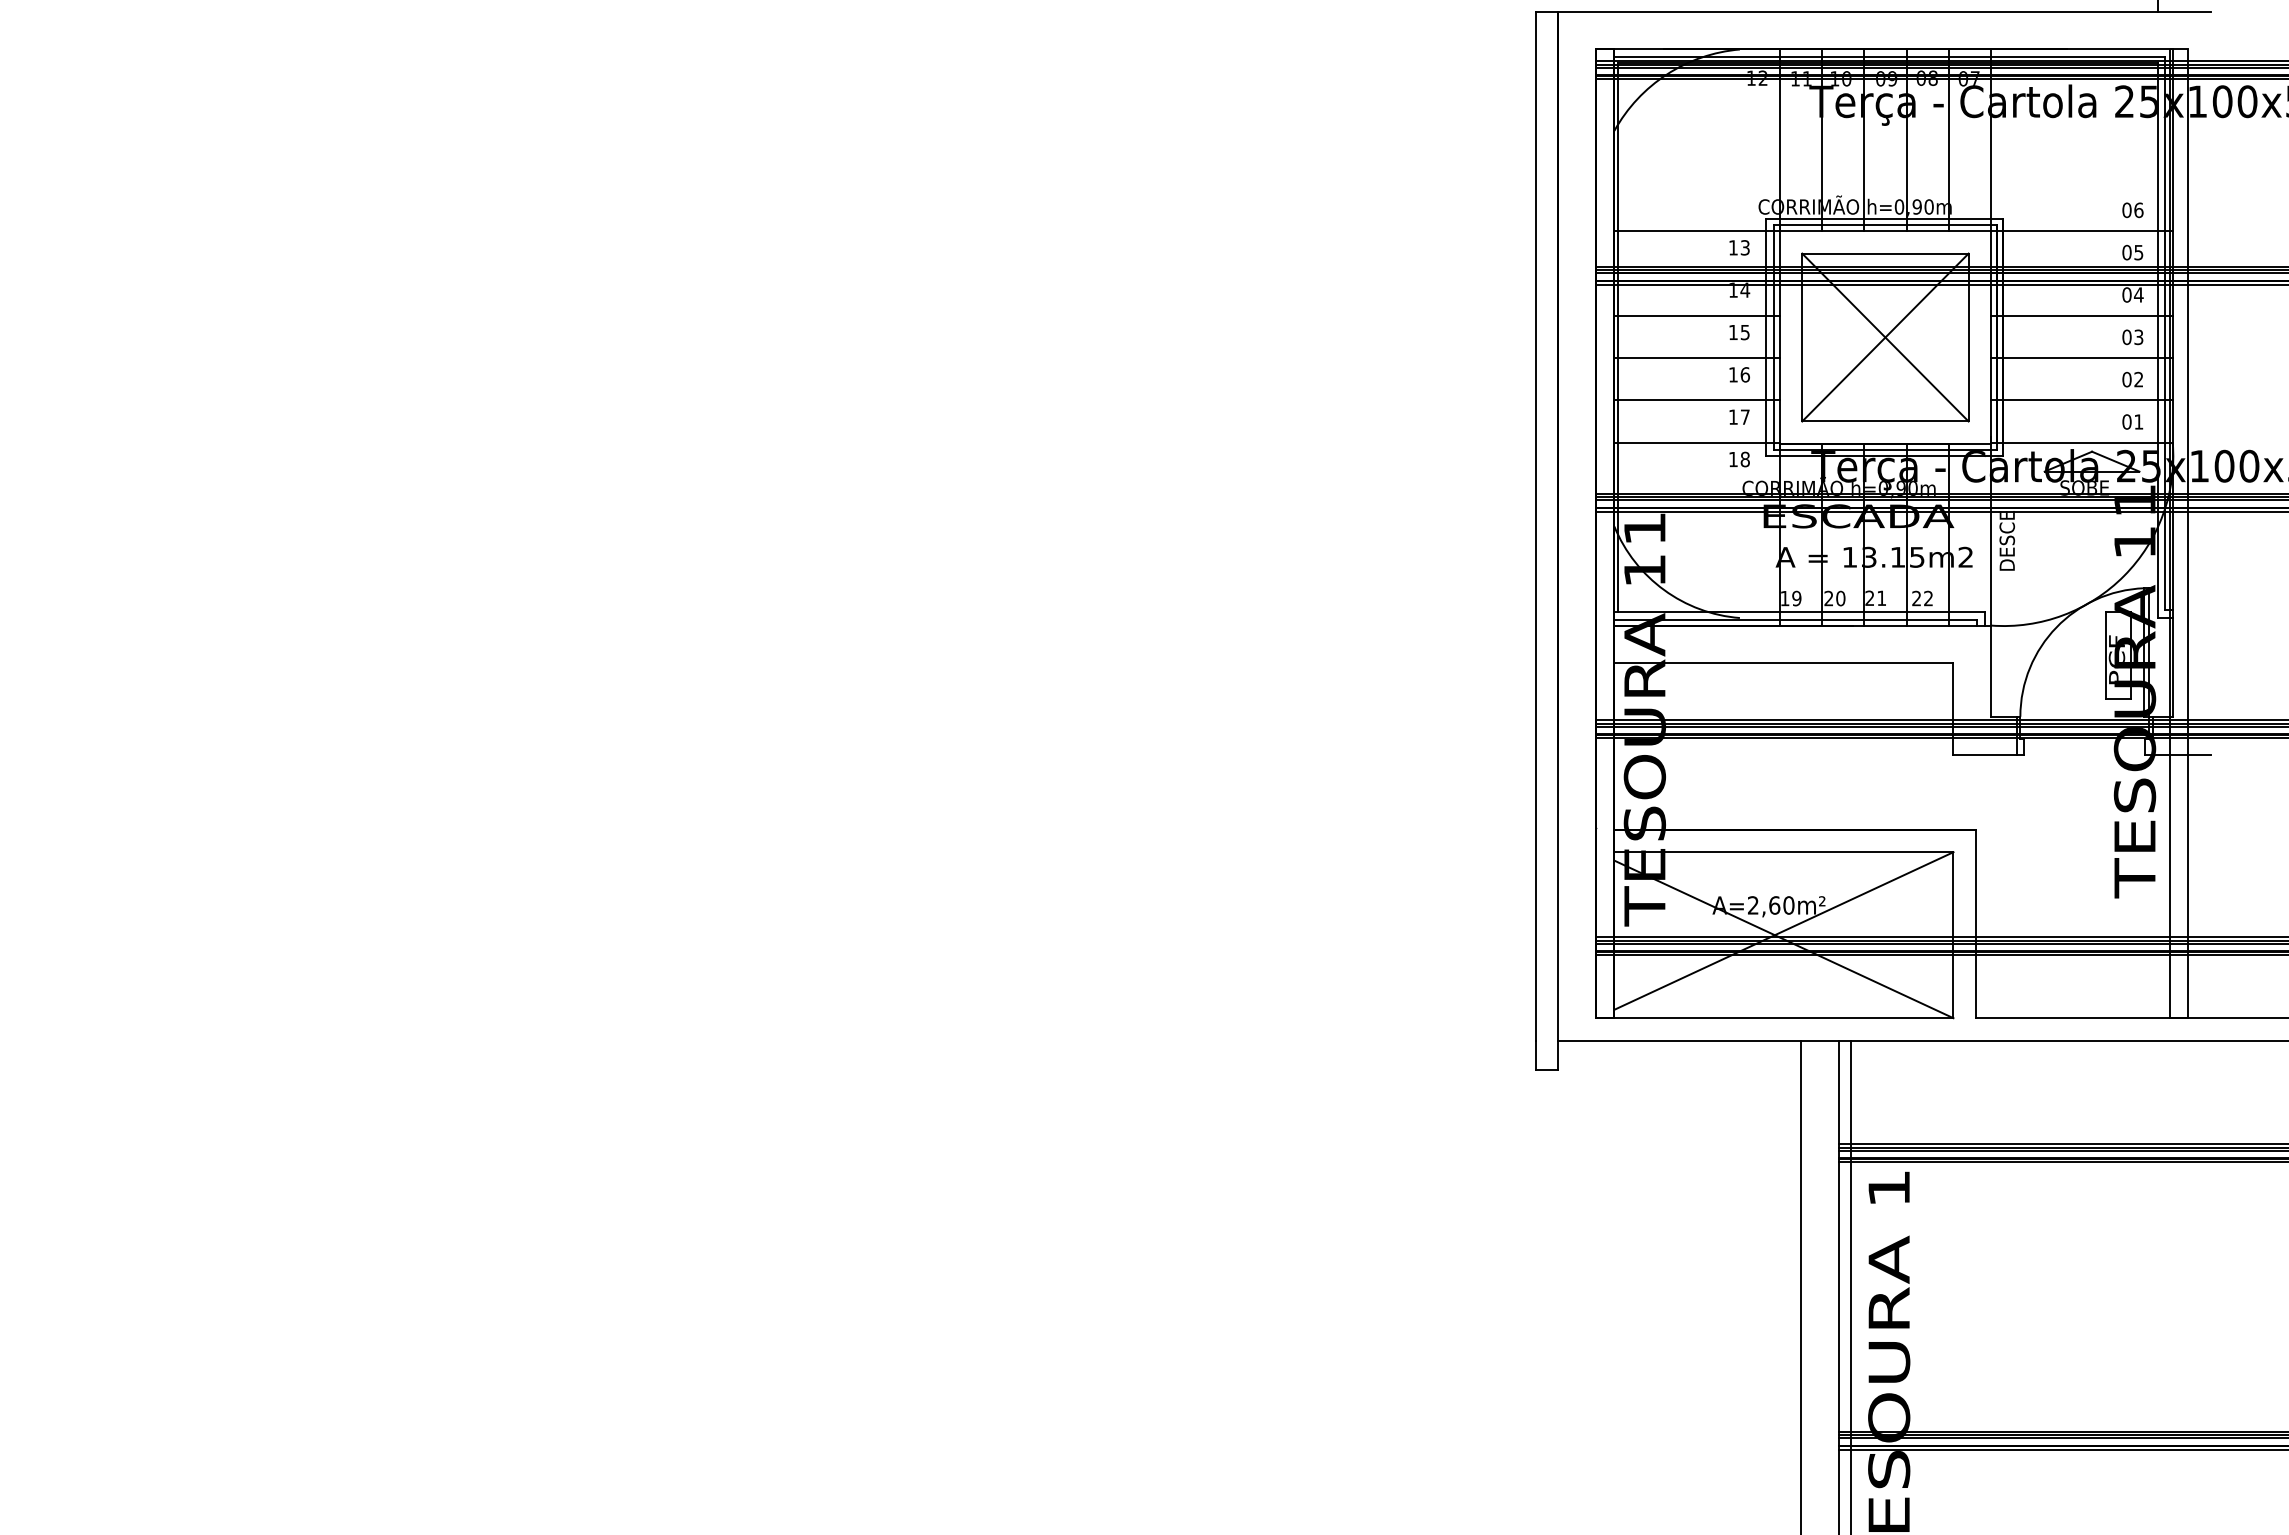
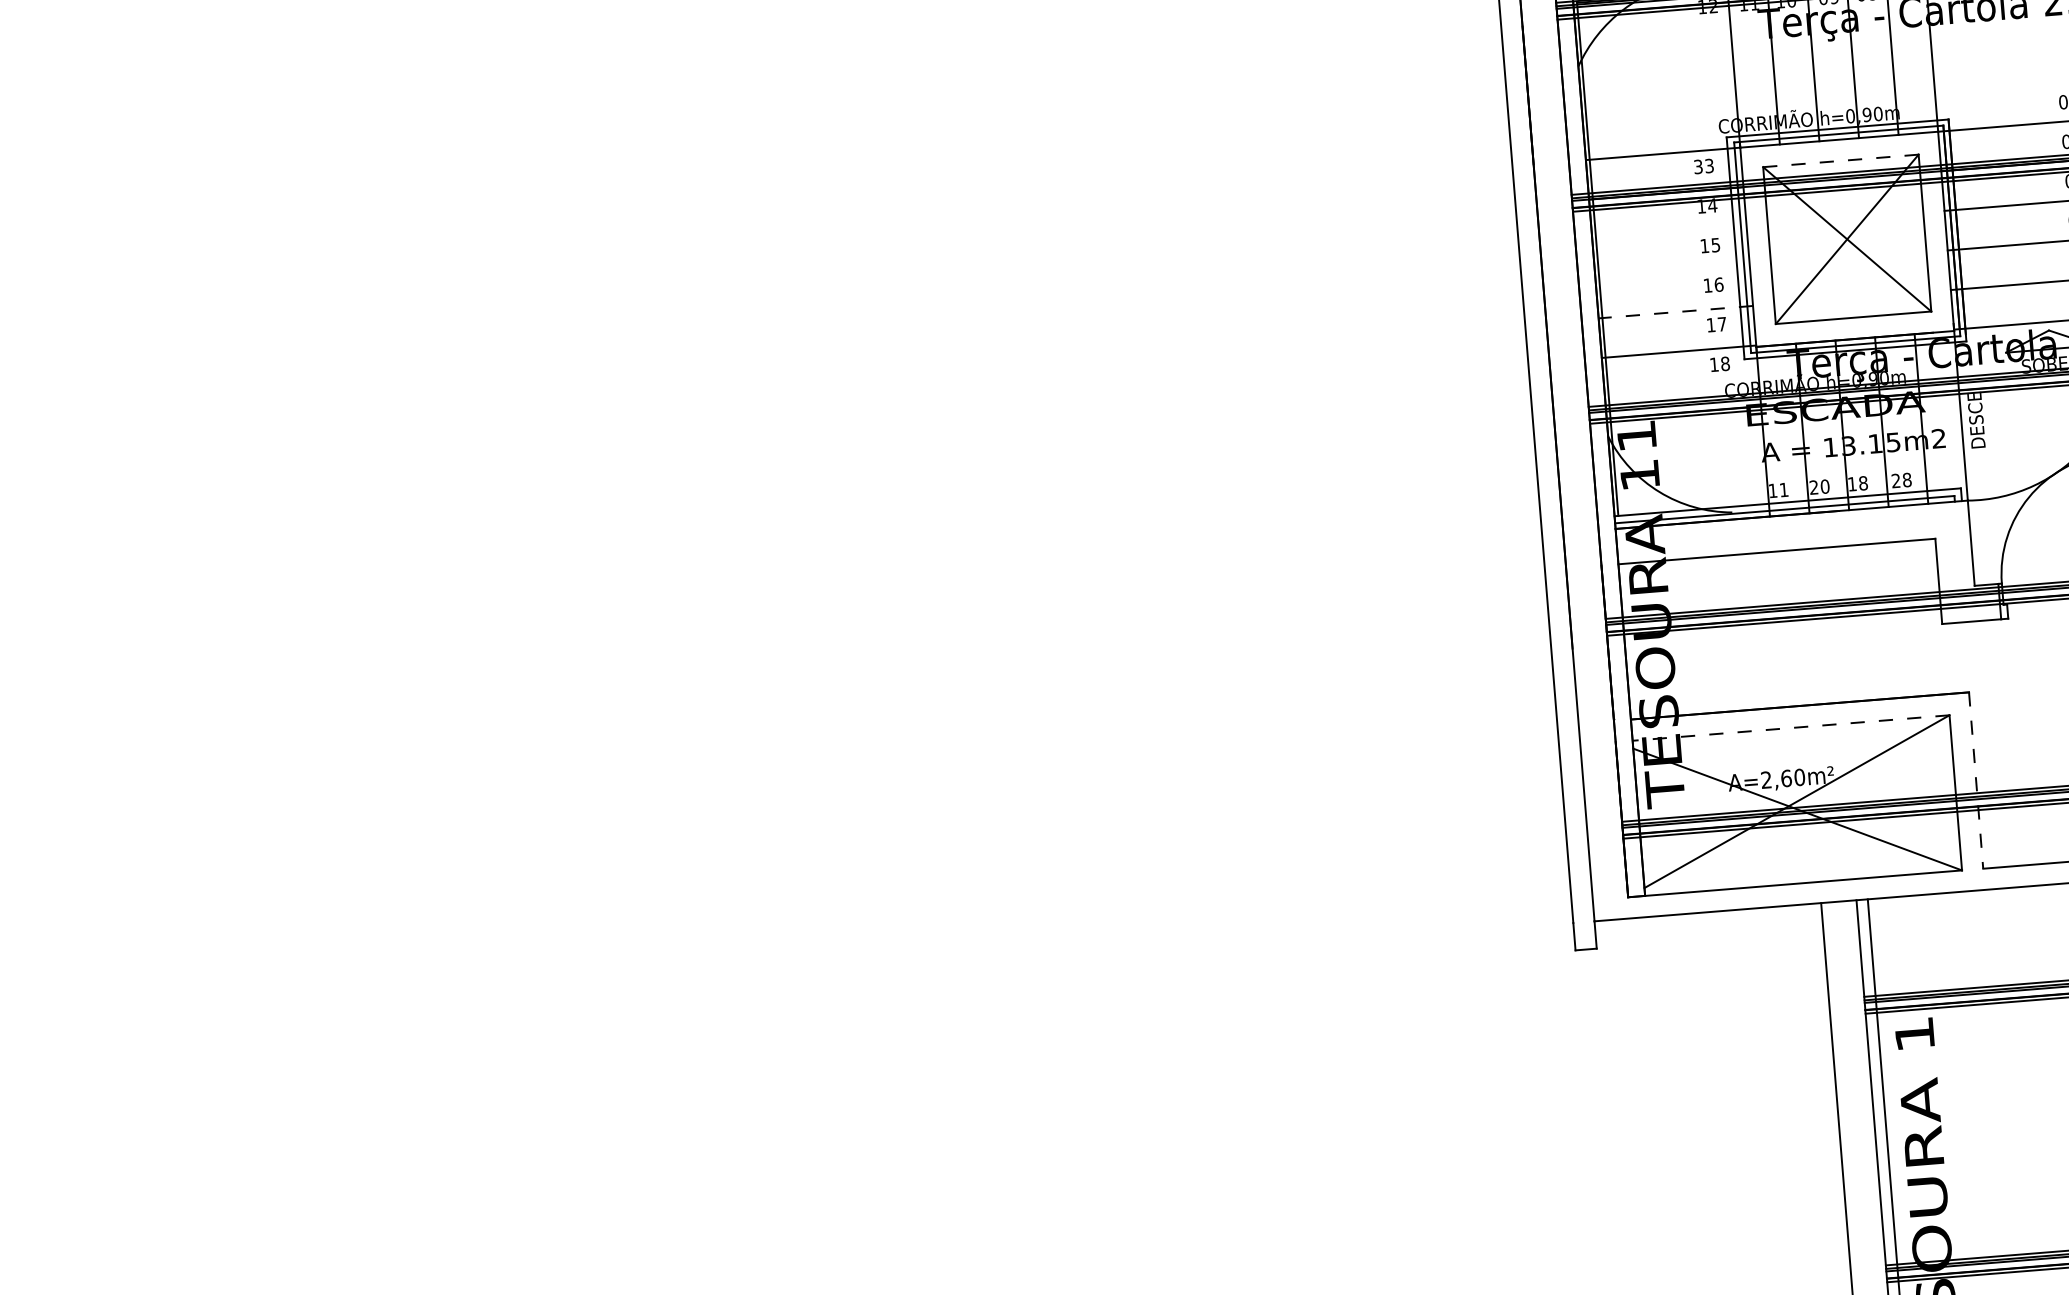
text: (1733, 247) -> (1698, 166), 13 -> 33
line: (1884, 253) -> (1840, 160), solid -> dashed
line: (1696, 315) -> (1668, 232), removed
line: (1696, 357) -> (1672, 272), removed
line: (1697, 400) -> (1676, 312), solid -> dashed
text: (1796, 598) -> (1783, 489), 19 -> 11
text: (1875, 598) -> (1857, 483), 21 -> 18
text: (1928, 598) -> (1907, 480), 22 -> 28
line: (1783, 852) -> (1790, 728), solid -> dashed
line: (1976, 924) -> (1976, 781), solid -> dashed

